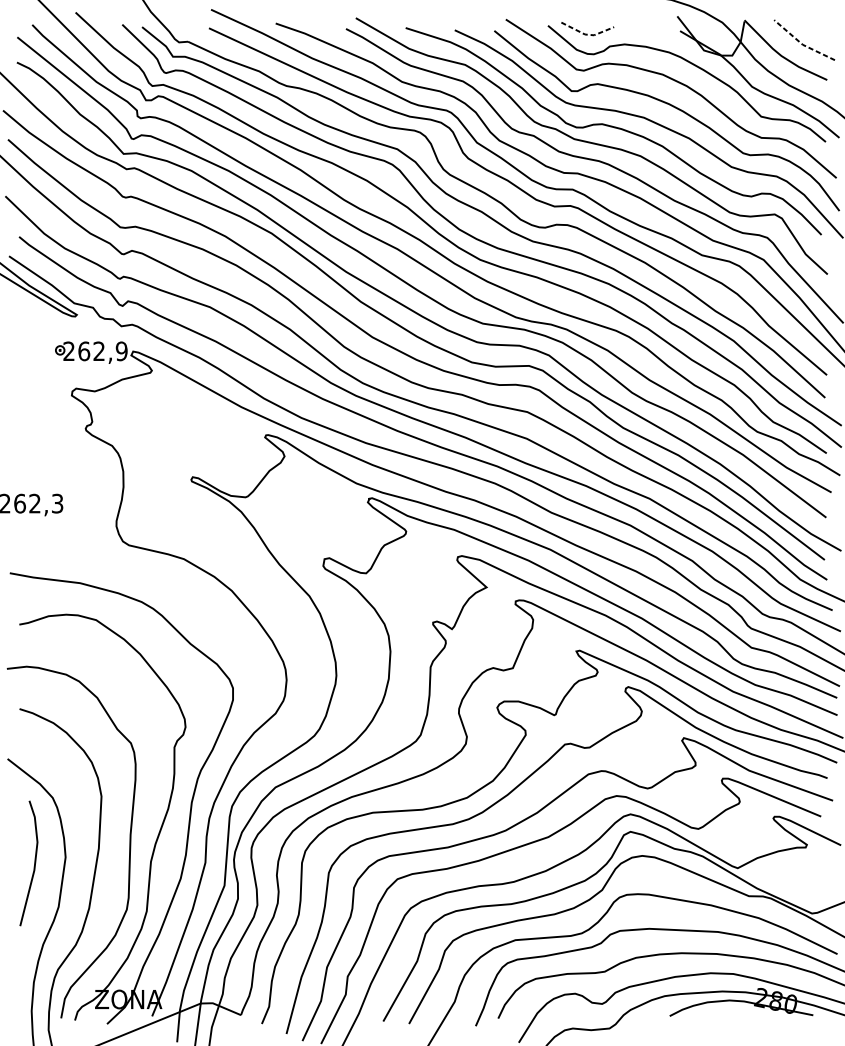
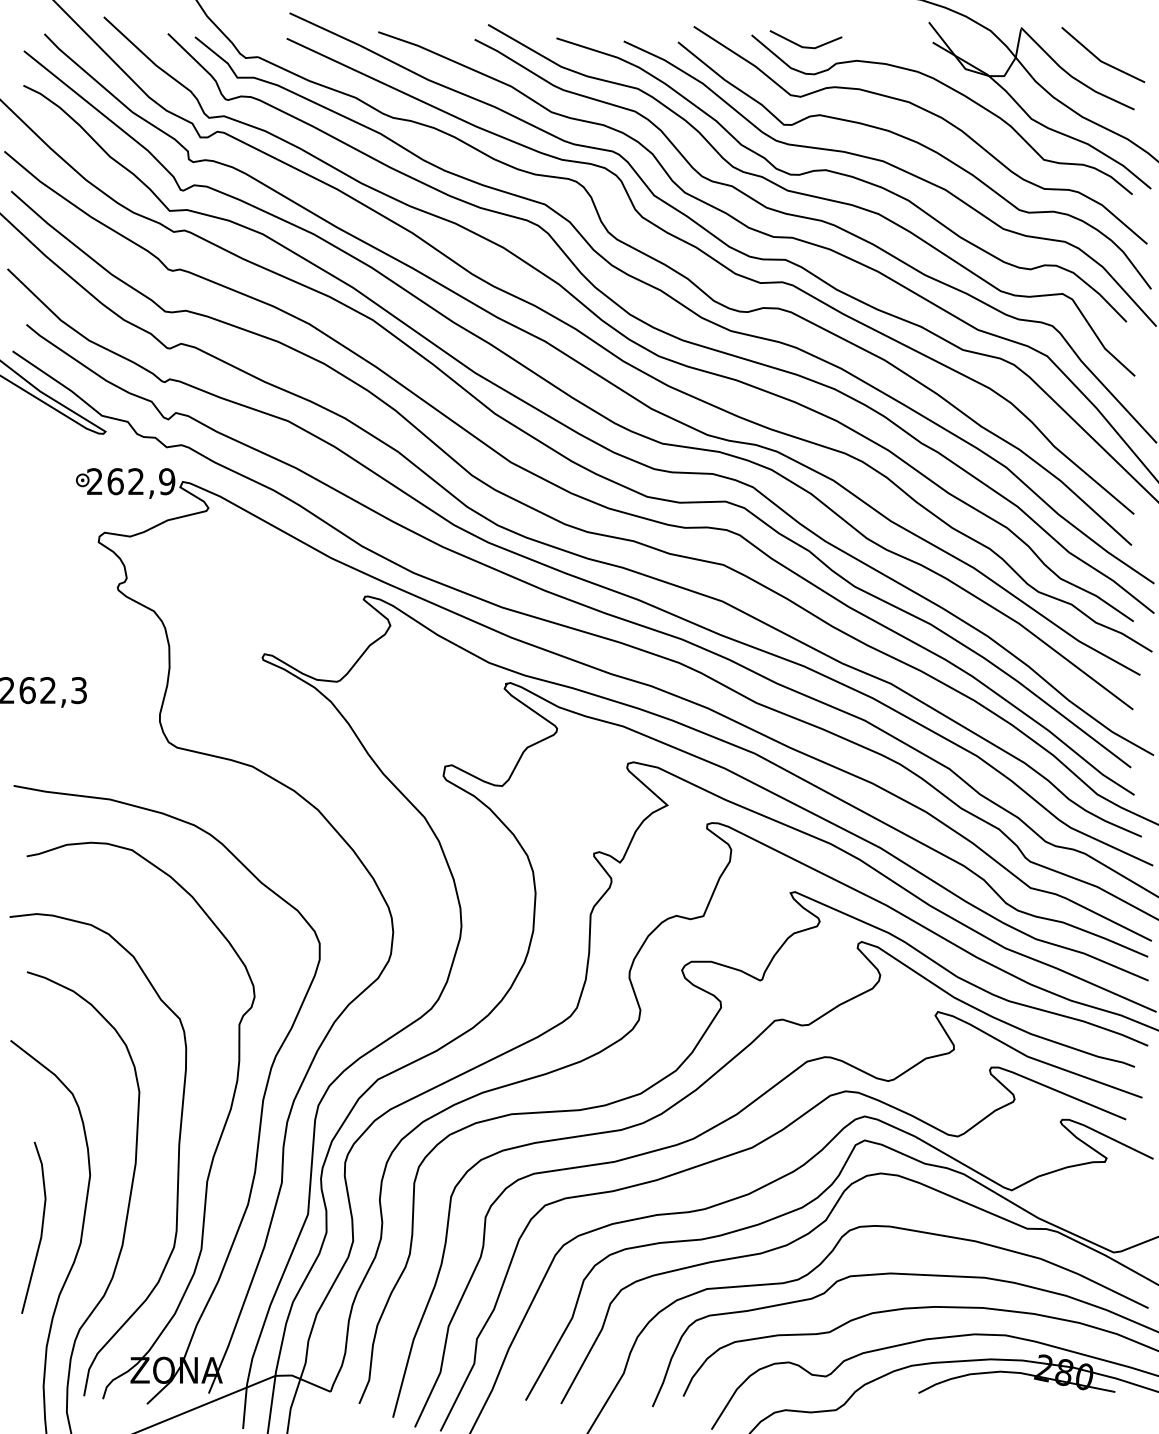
line: (587, 34) -> (805, 47), dashed -> solid
line: (802, 44) -> (1100, 60), dashed -> solid
line: (34, 863) -> (41, 1227), moved

